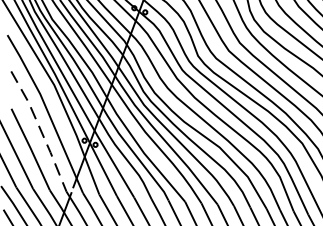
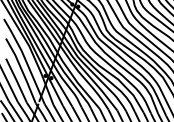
line: (41, 130) -> (22, 70), dashed -> solid

